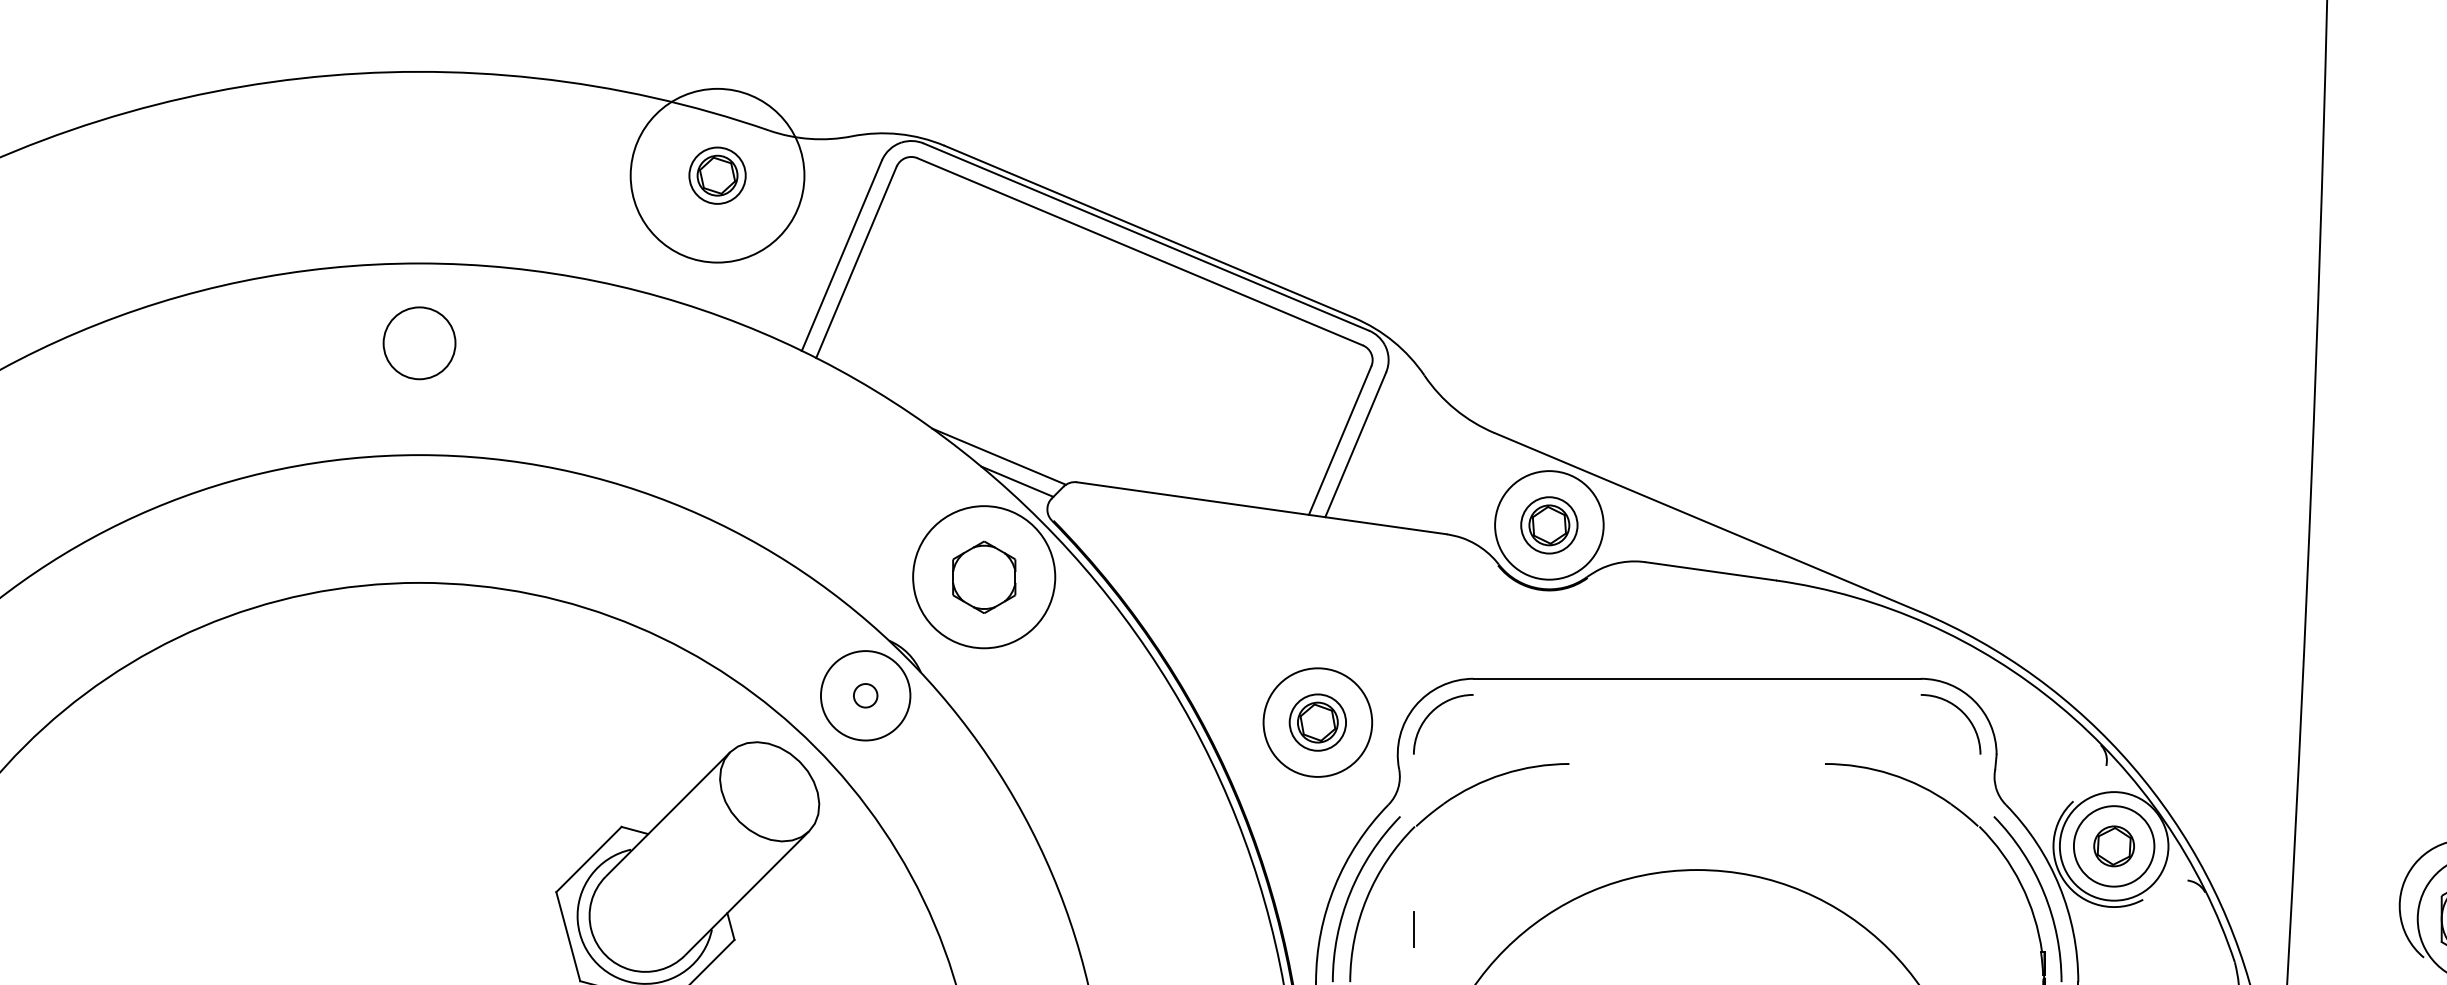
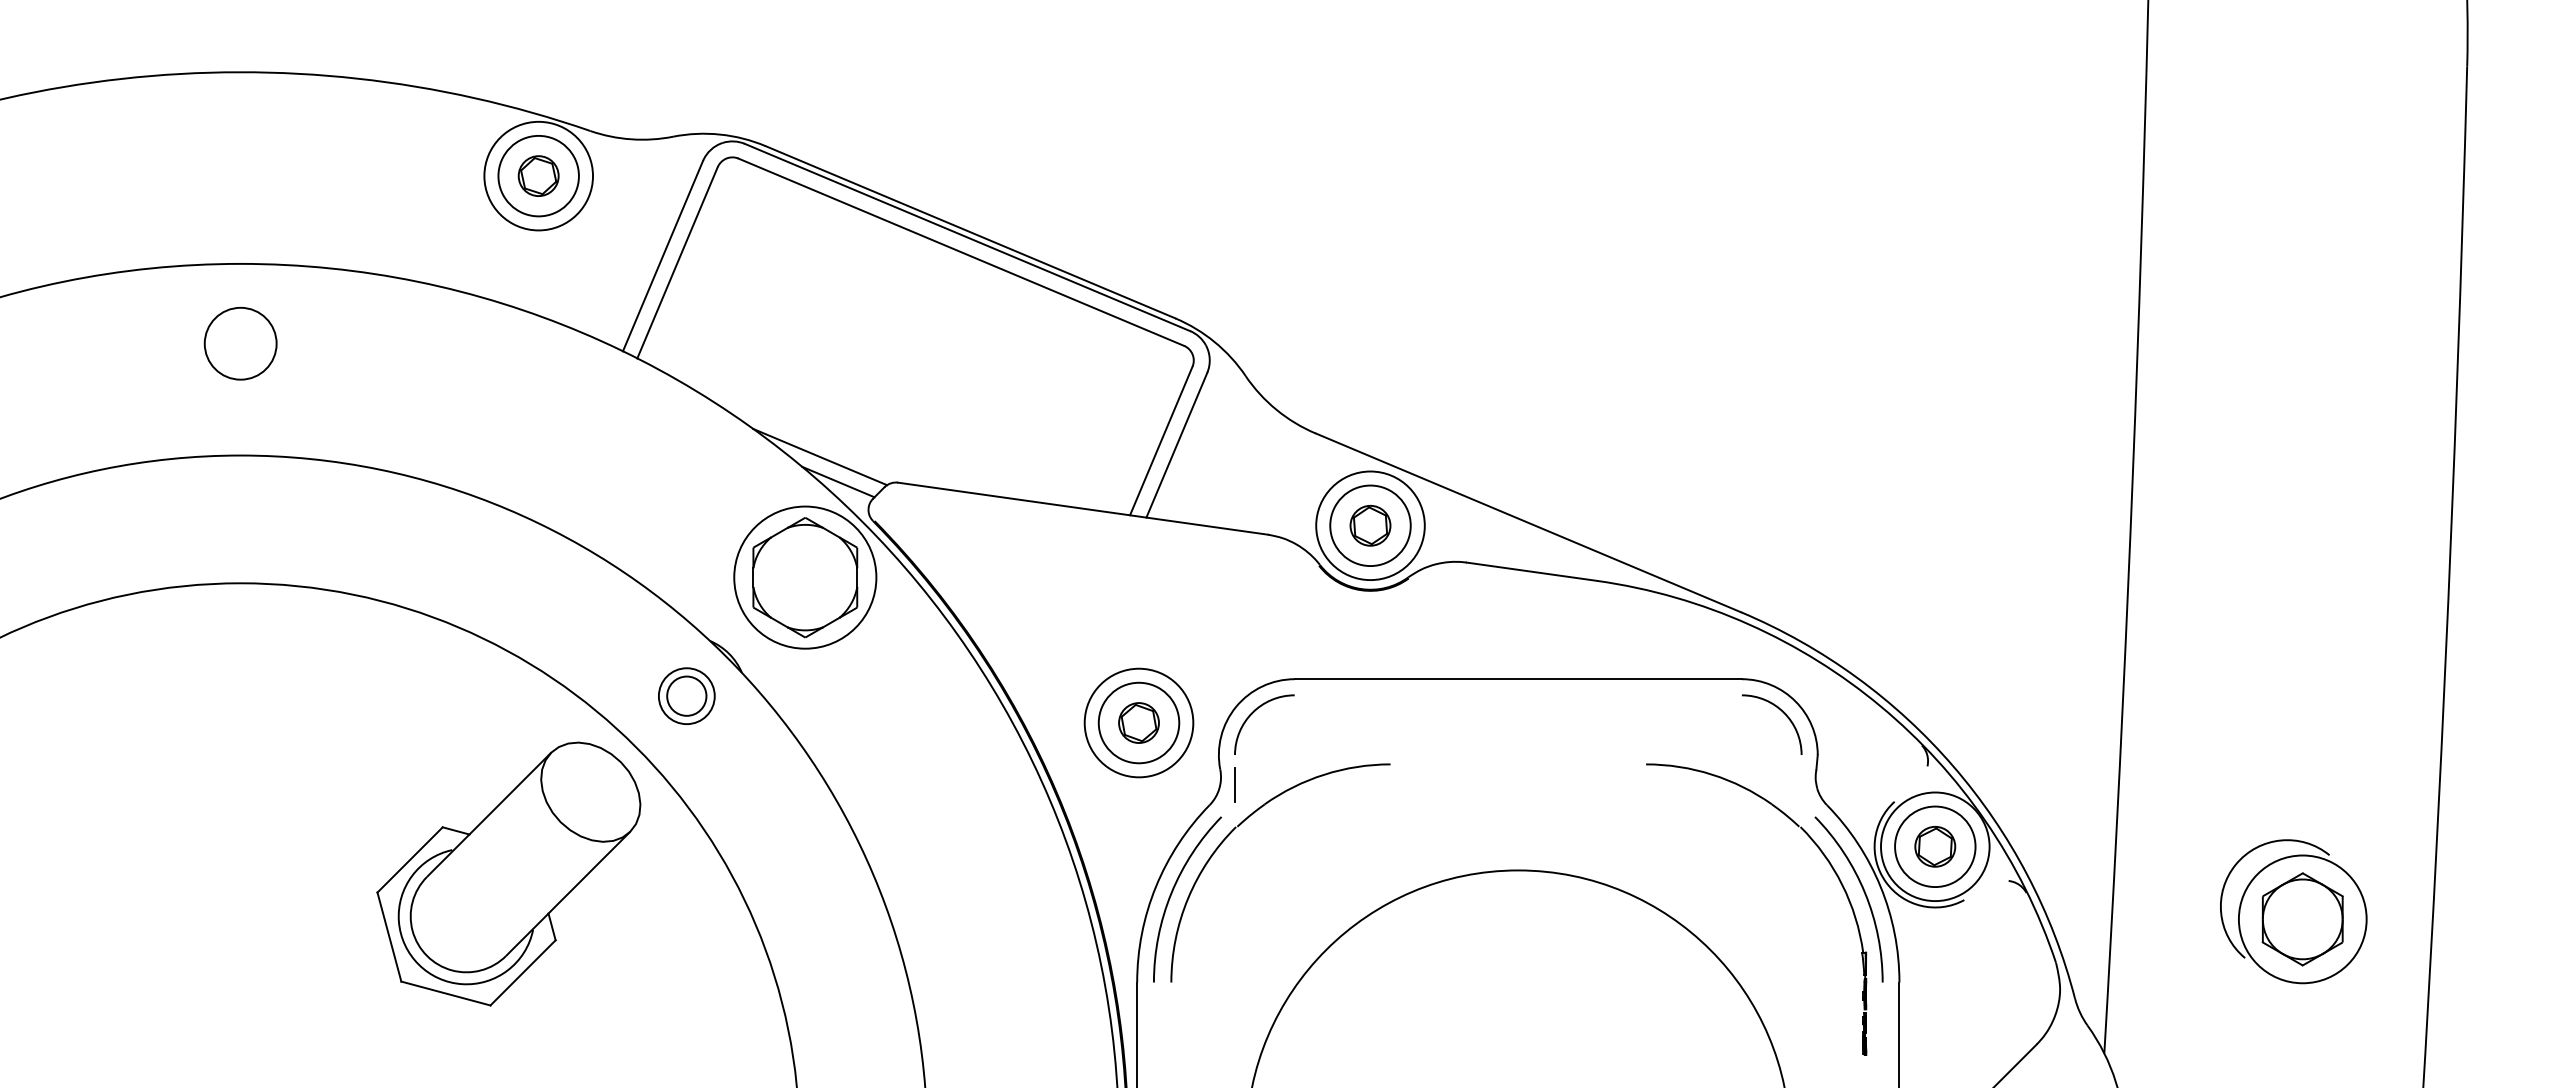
circle: (717, 175) -> (538, 175), size x0.62
circle: (717, 175) -> (538, 175), size x1.43
circle: (1549, 525) -> (1370, 525), size x1.43
part: (984, 577) -> (805, 577), size x1.67
circle: (865, 695) -> (686, 695), size x1.67
circle: (865, 696) -> (686, 696), size x0.62
circle: (1317, 722) -> (1138, 722), size x1.43
line: (1413, 929) -> (1234, 784), moved

